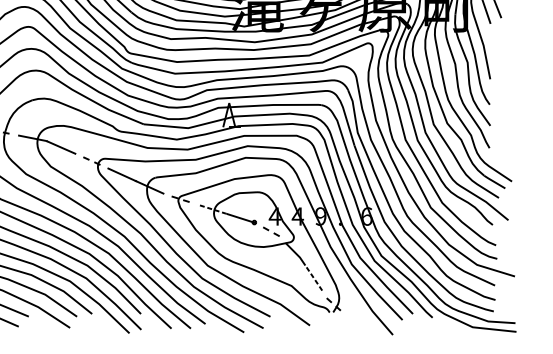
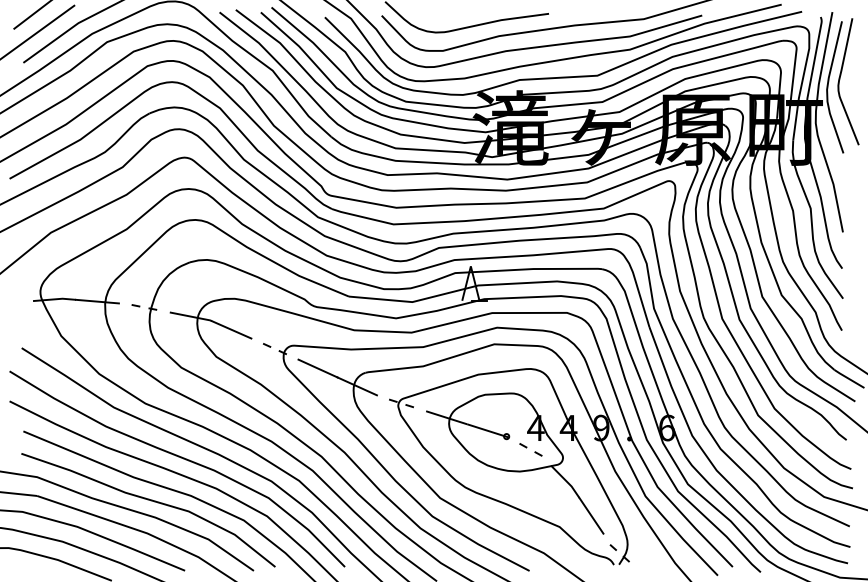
line: (212, 209) -> (447, 417), dashed -> solid
line: (313, 277) -> (591, 515), dashed -> solid

